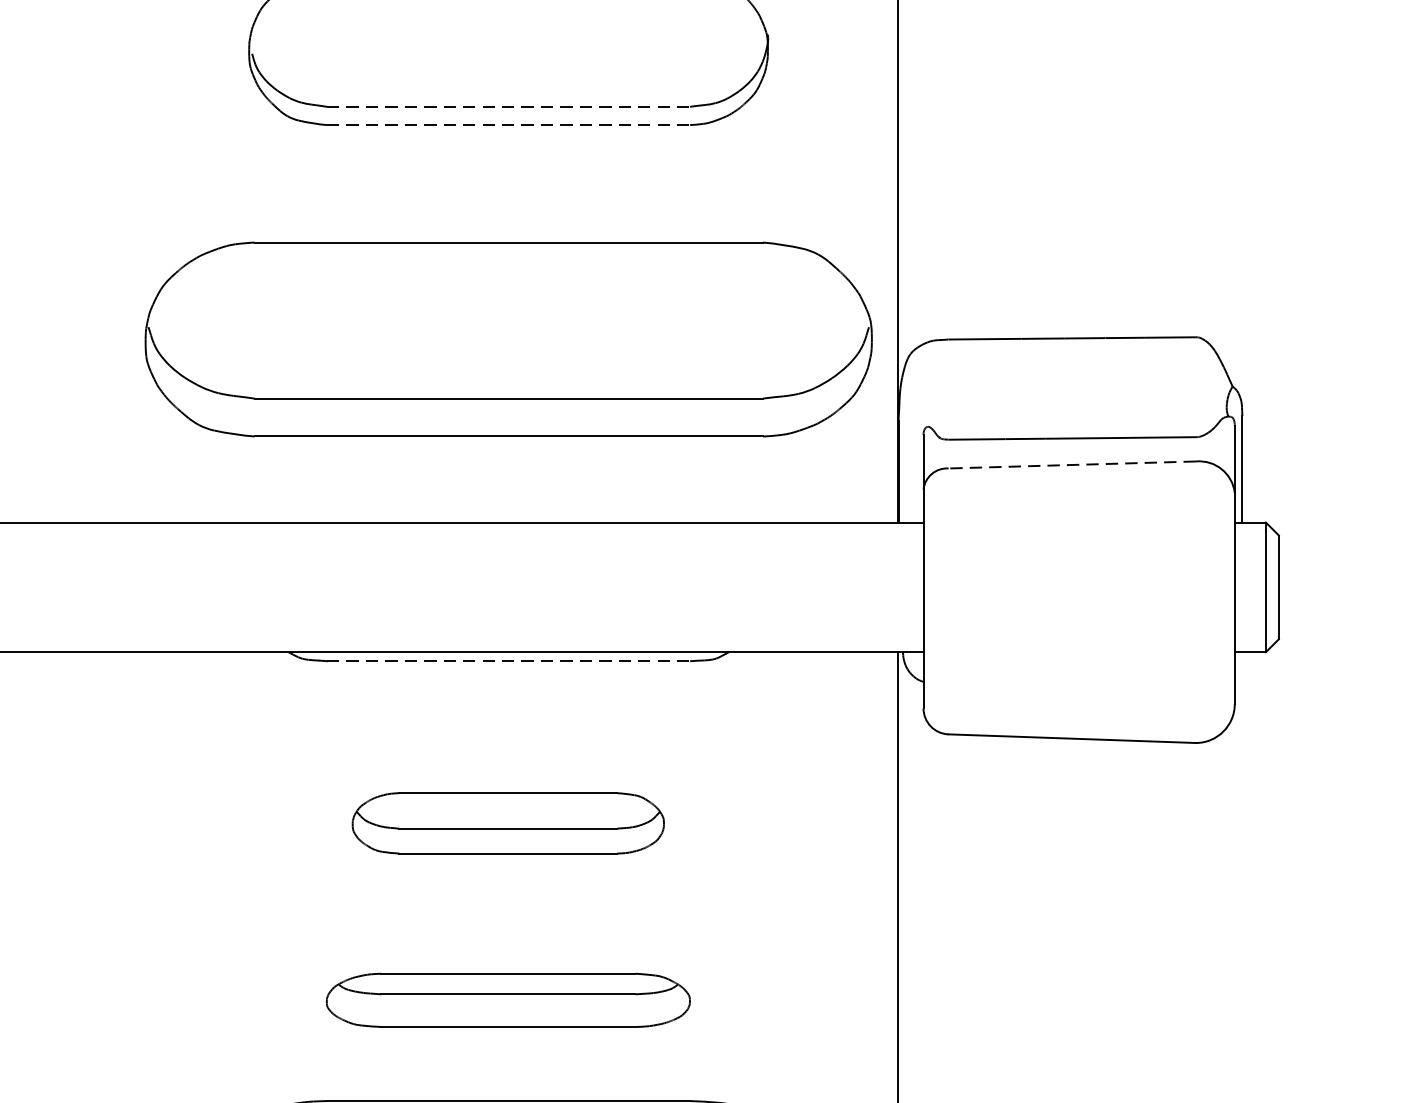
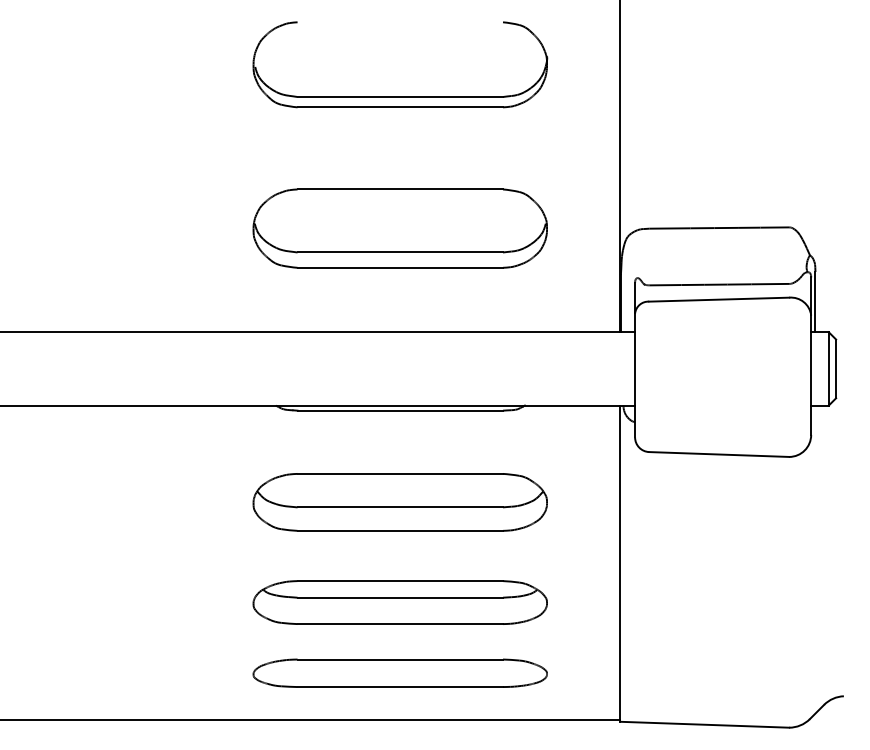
line: (508, 107) -> (400, 97), dashed -> solid
line: (508, 125) -> (400, 107), dashed -> solid
part: (507, 339) -> (399, 228), size x0.71
line: (1072, 464) -> (719, 299), dashed -> solid
line: (508, 660) -> (400, 410), dashed -> solid
part: (507, 823) -> (399, 502), size x1.67
part: (507, 1000) -> (399, 602), size x1.43

